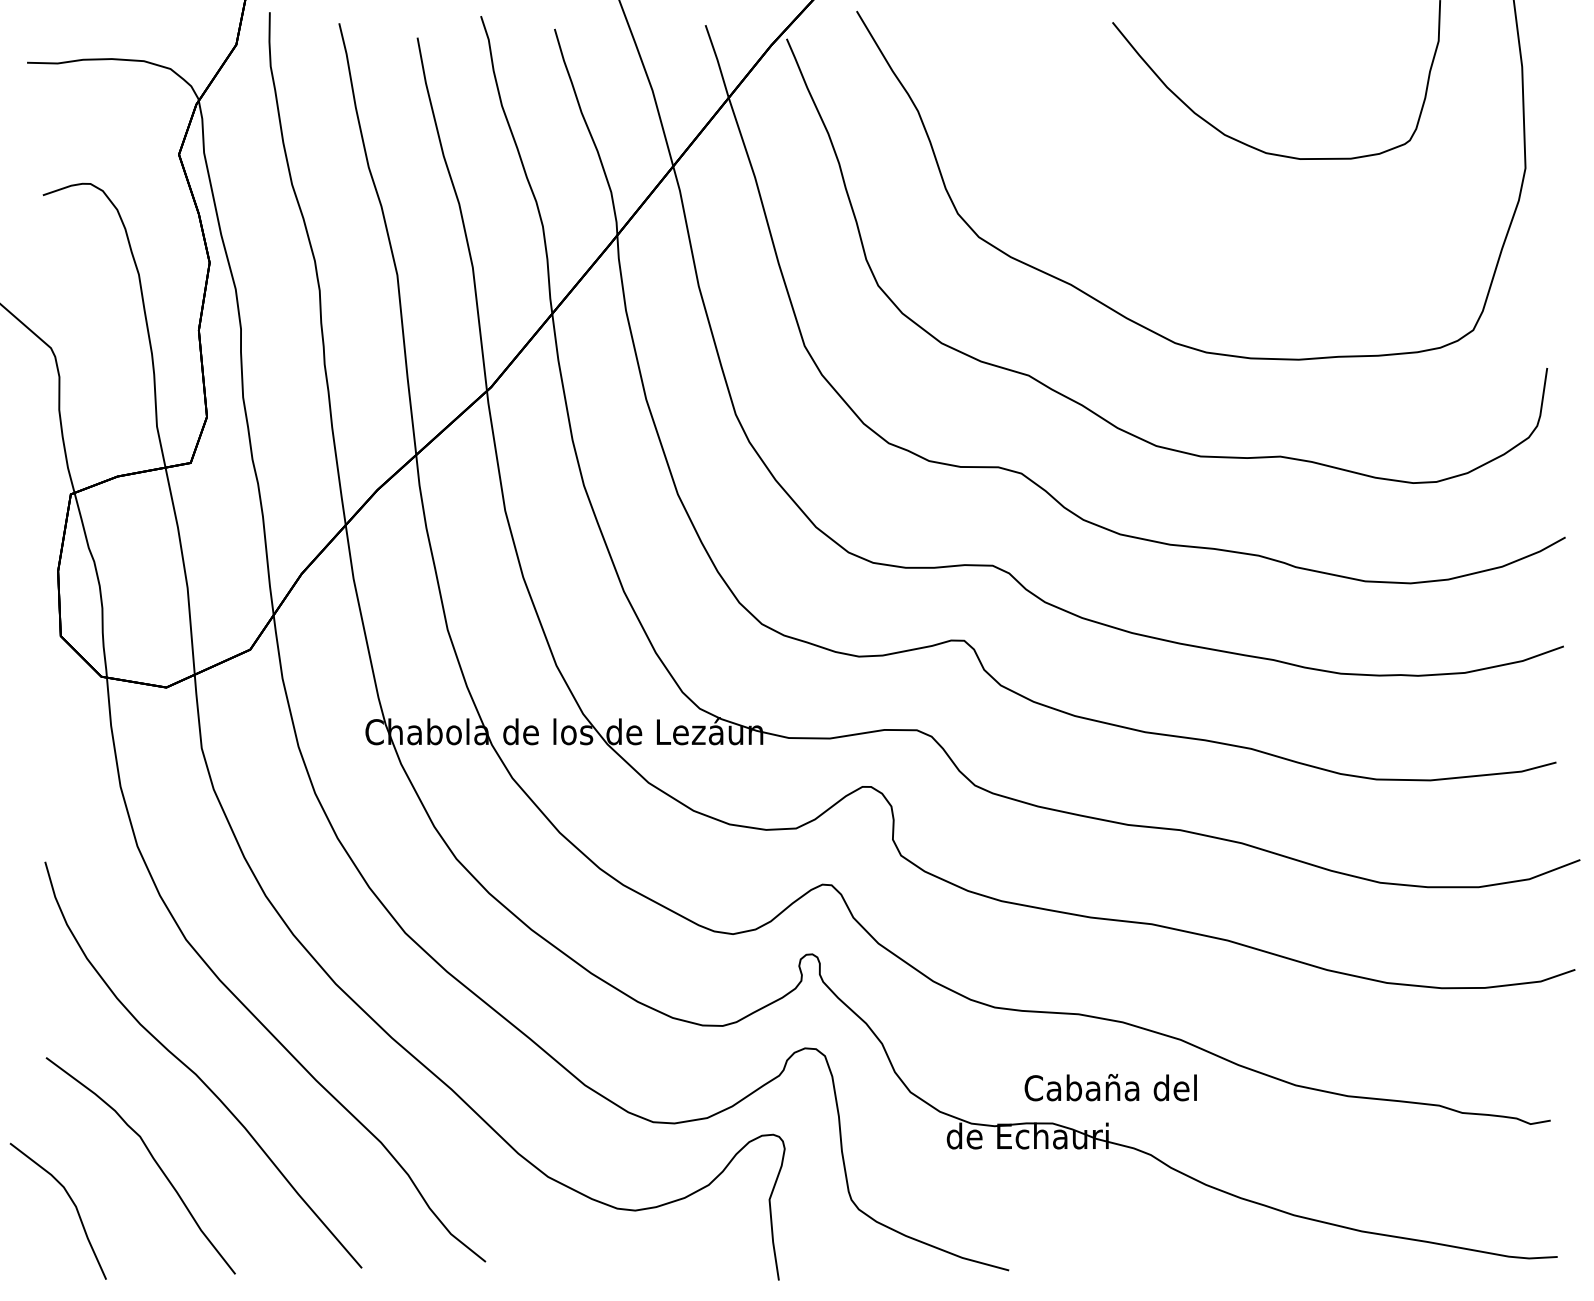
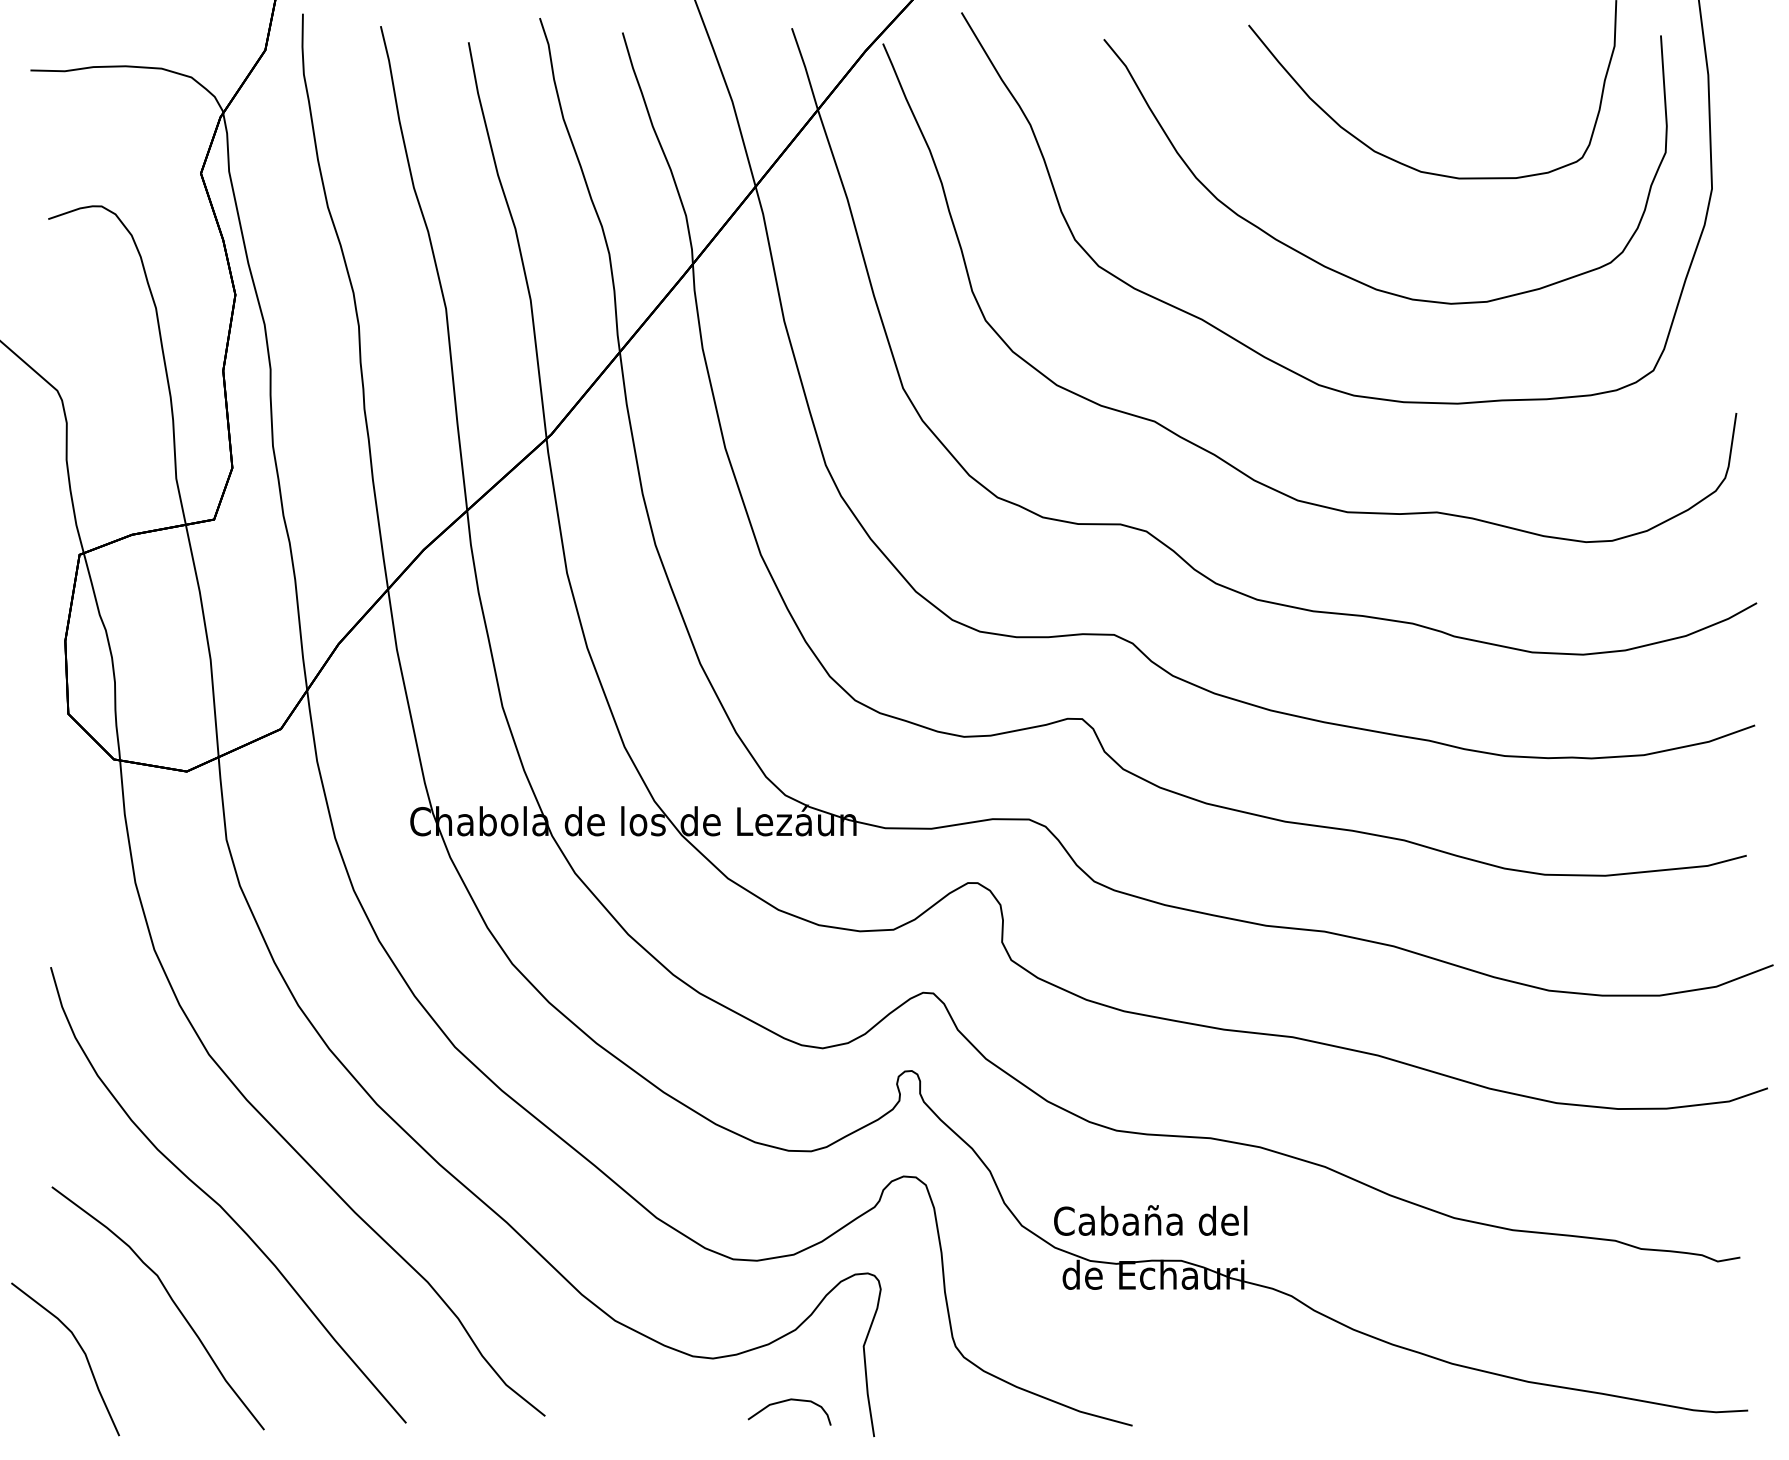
part: (1197, 243) -> (1343, 273), added
text: (1110, 1087) -> (1150, 1220), moved
curve: (701, 1248) -> (787, 1401), added

